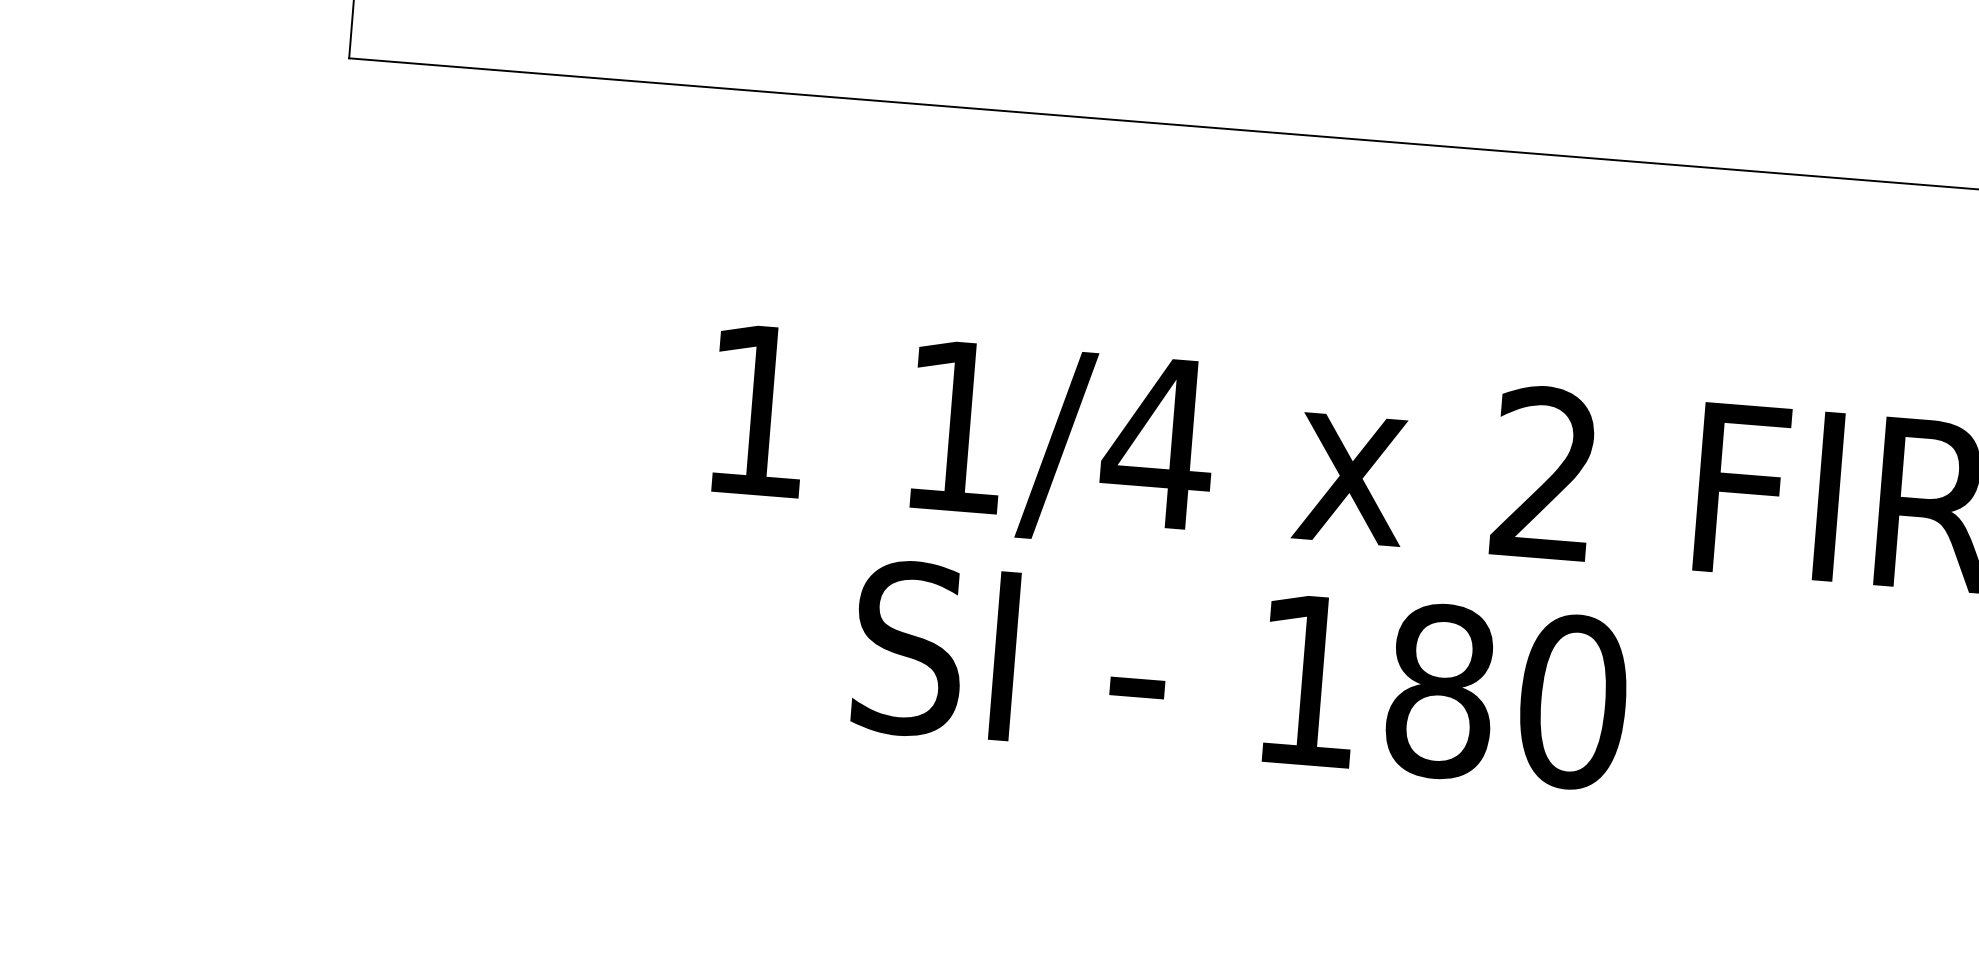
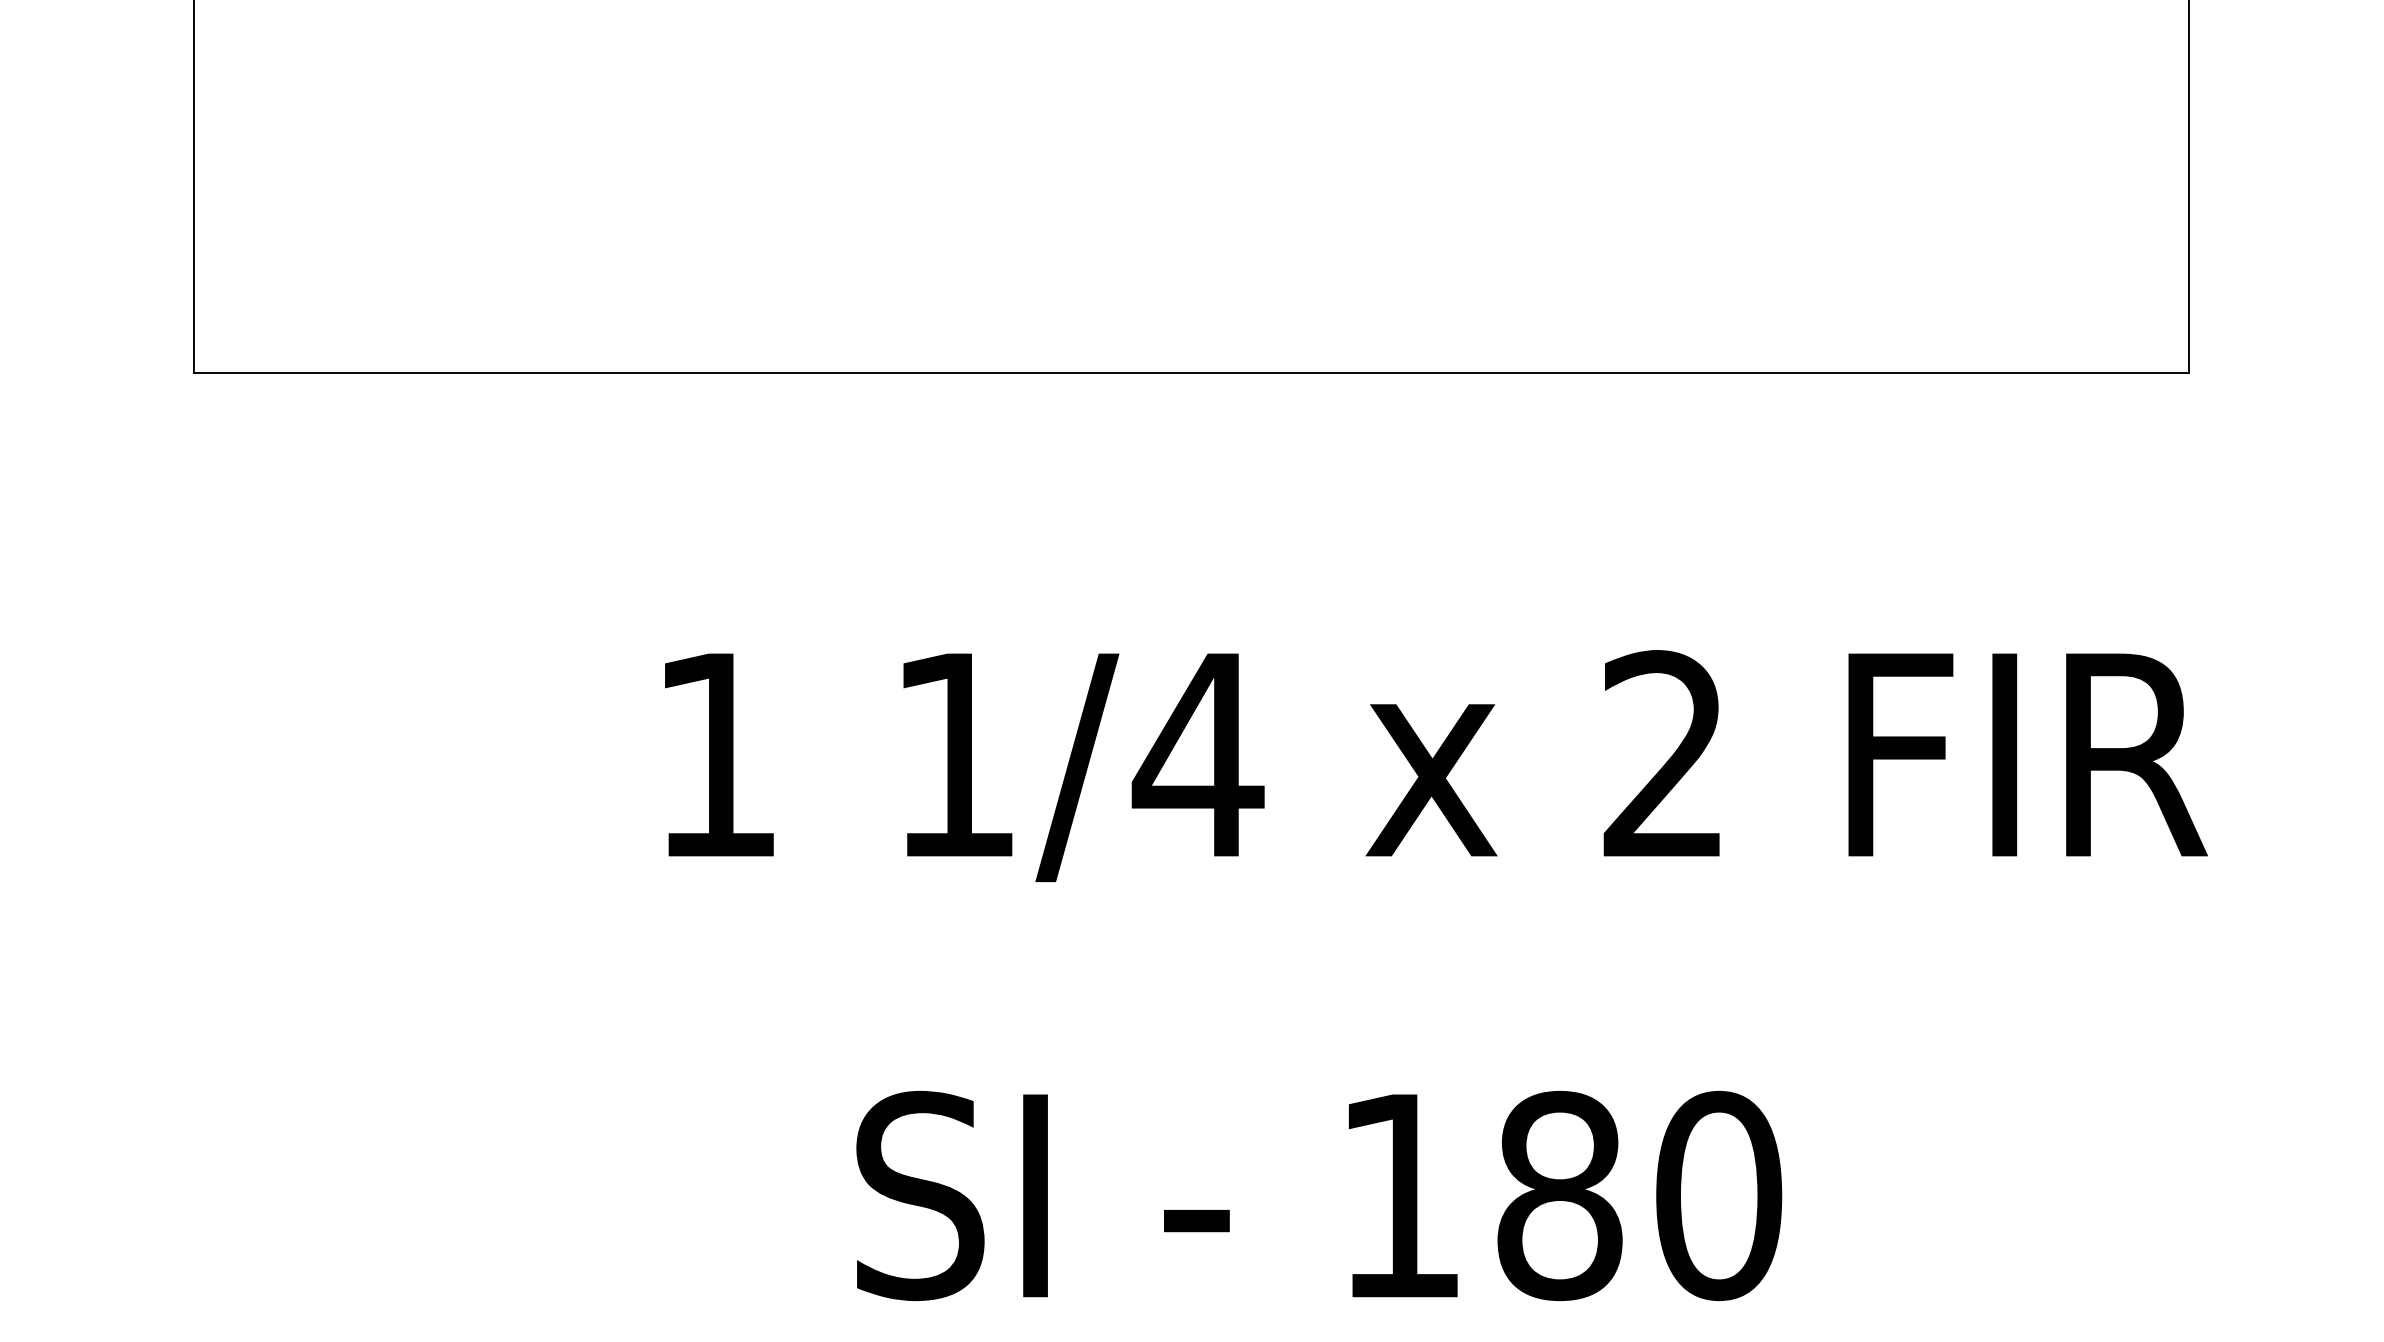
text: (1240, 674) -> (1319, 1195), moved

